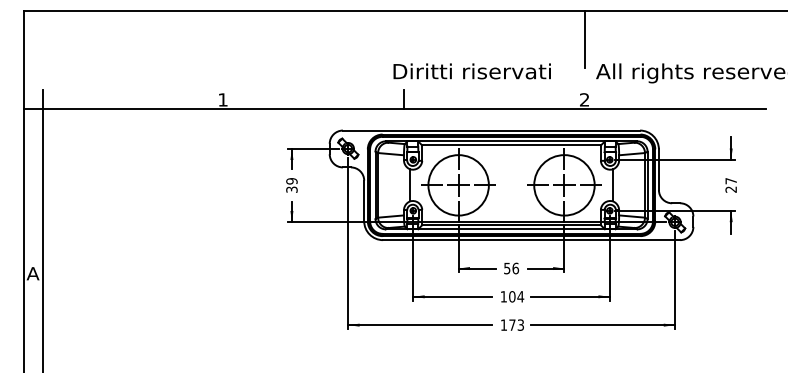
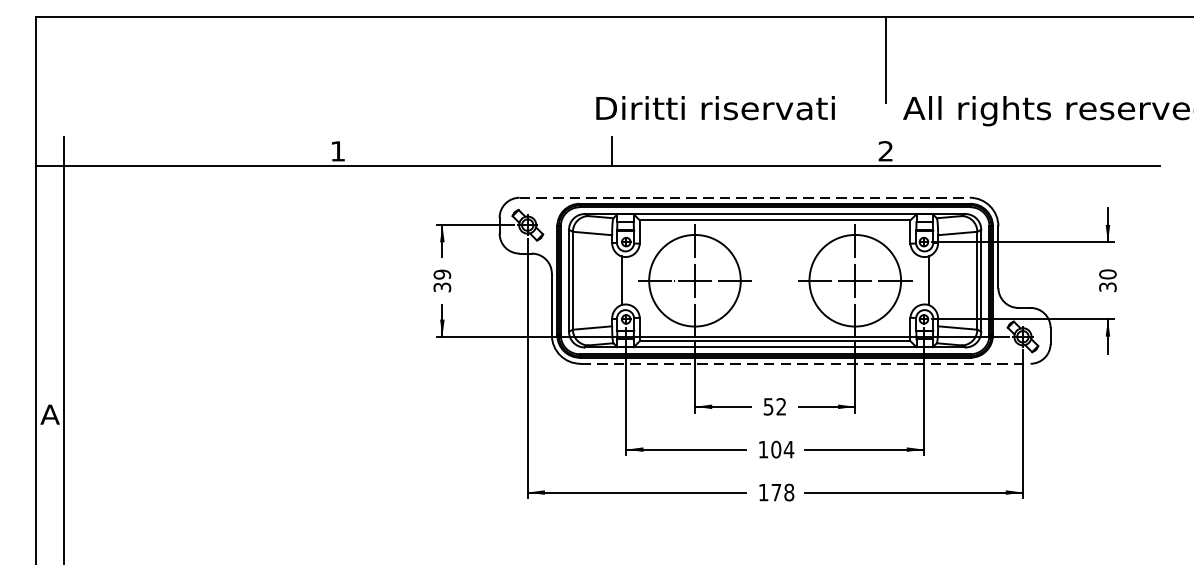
line: (491, 130) -> (744, 197), solid -> dashed
text: (730, 184) -> (1106, 279), 27 -> 30
line: (531, 240) -> (805, 364), solid -> dashed
text: (515, 268) -> (781, 406), 56 -> 52
text: (520, 324) -> (788, 491), 173 -> 178

